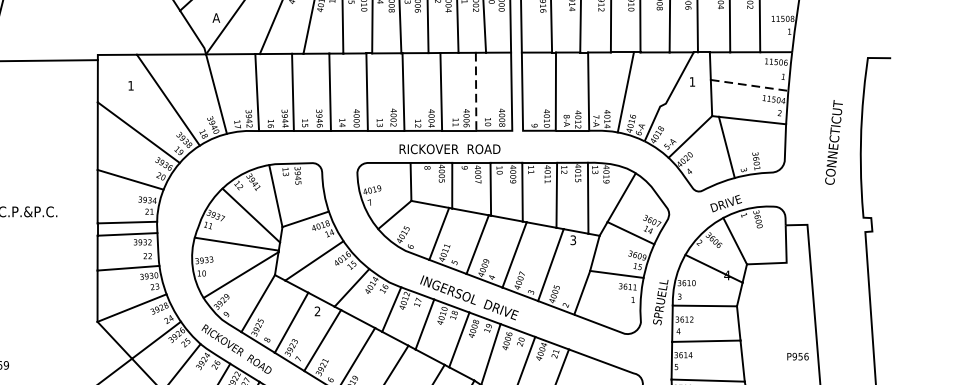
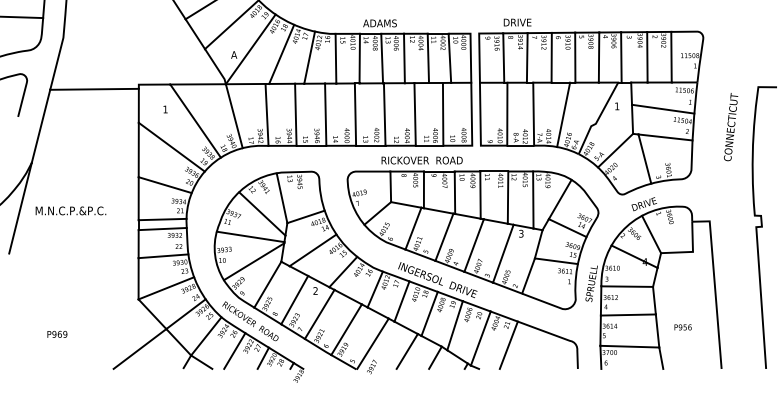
line: (750, 85) -> (663, 109), dashed -> solid
line: (476, 92) -> (443, 114), dashed -> solid
text: (834, 142) -> (731, 127), moved
text: (797, 356) -> (682, 327), moved

